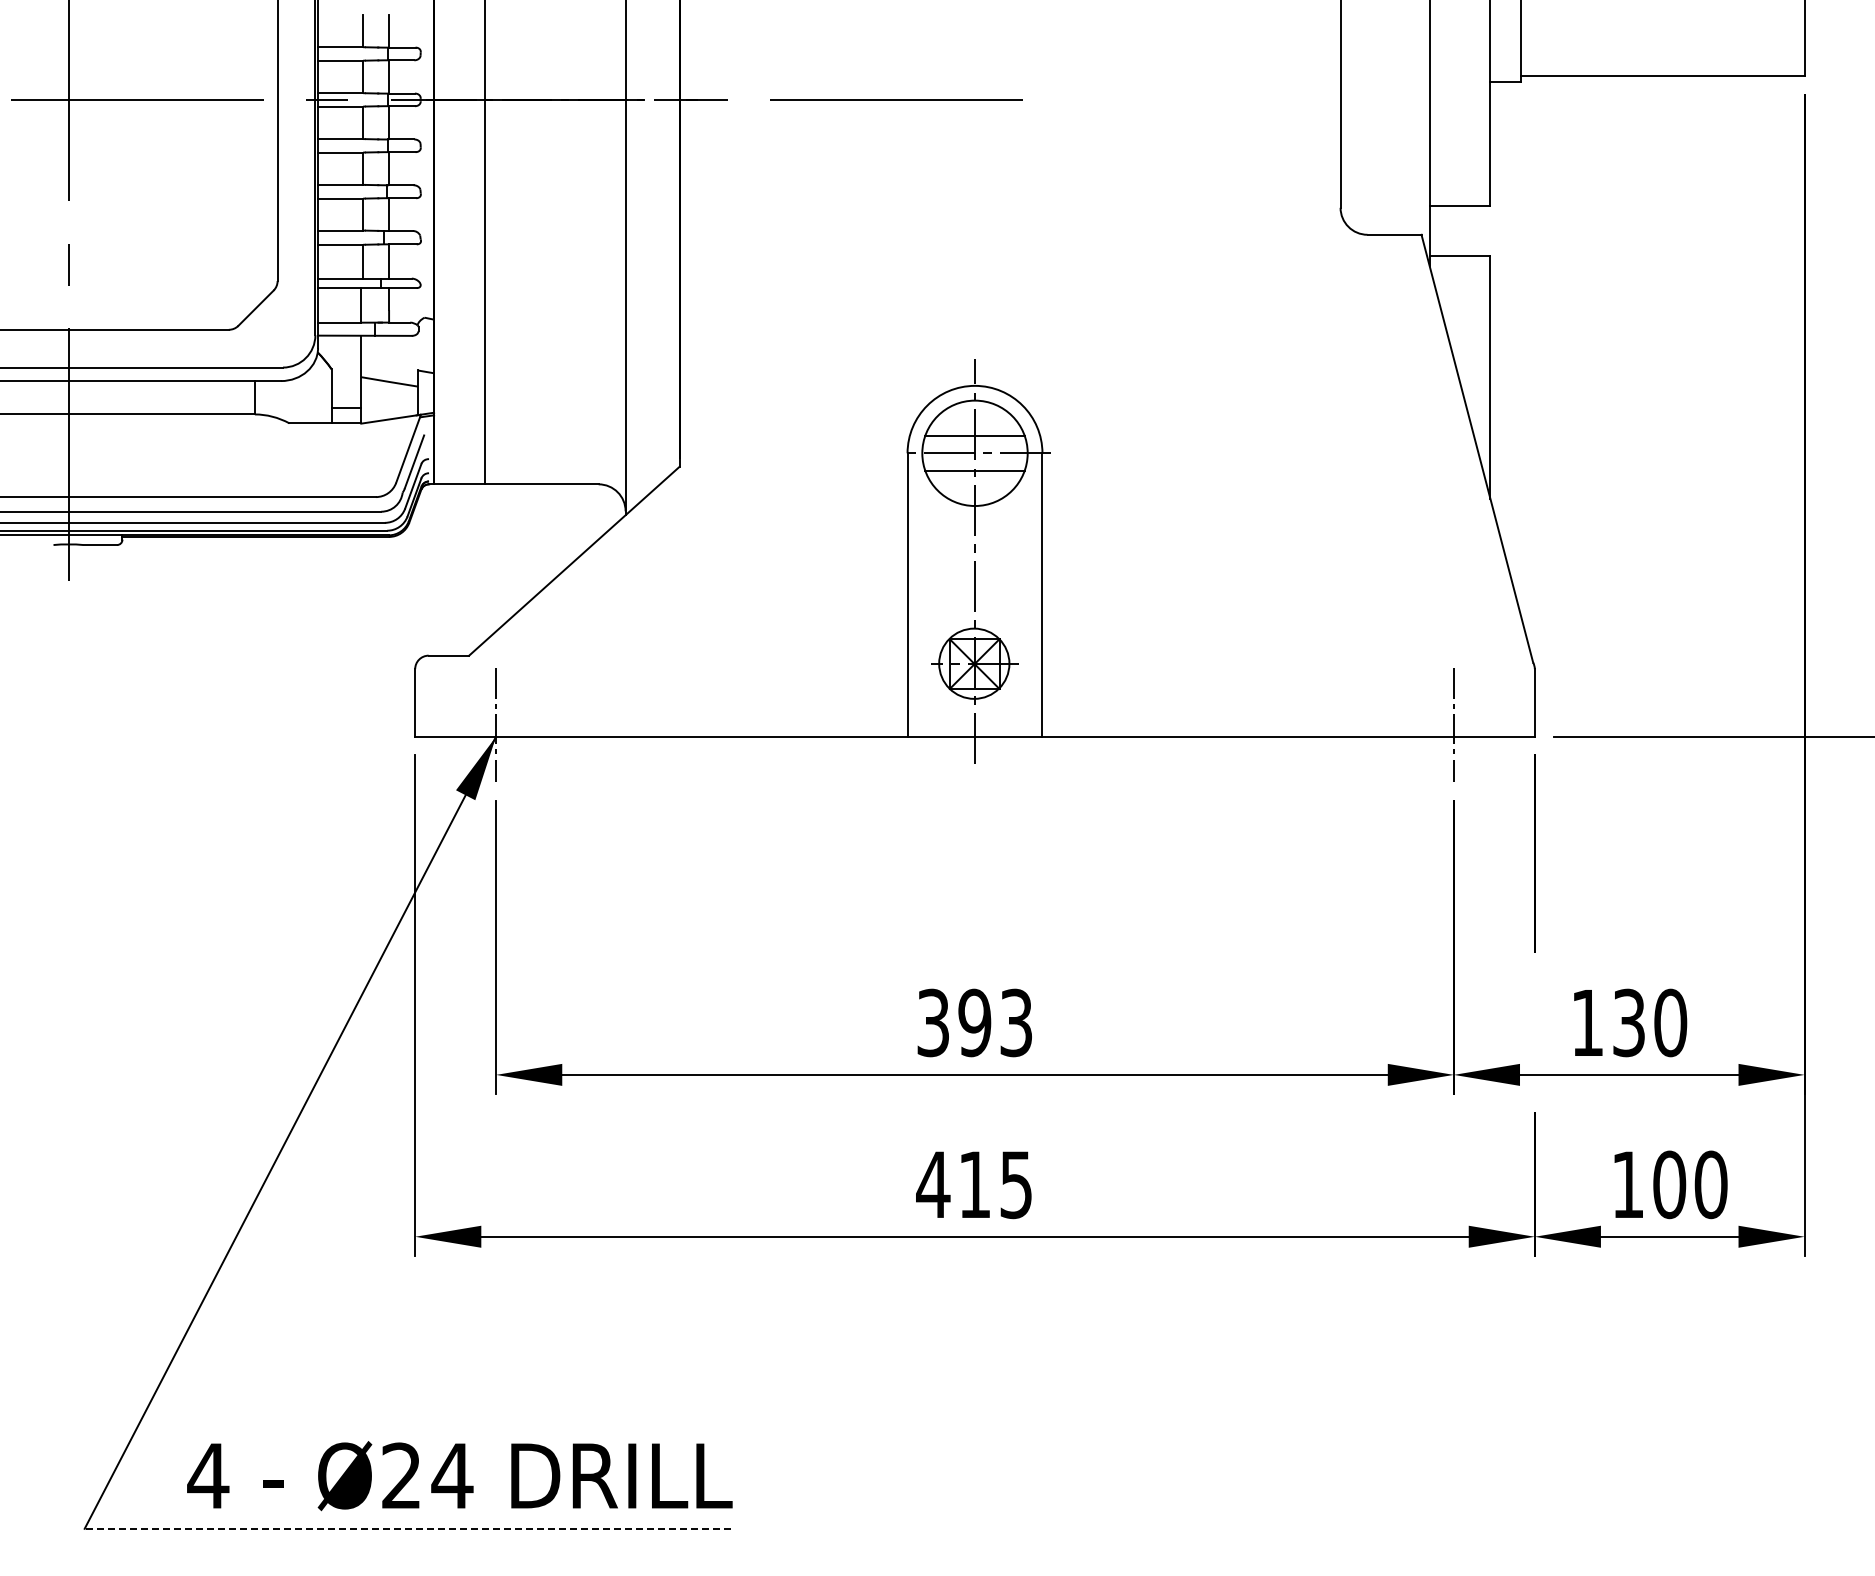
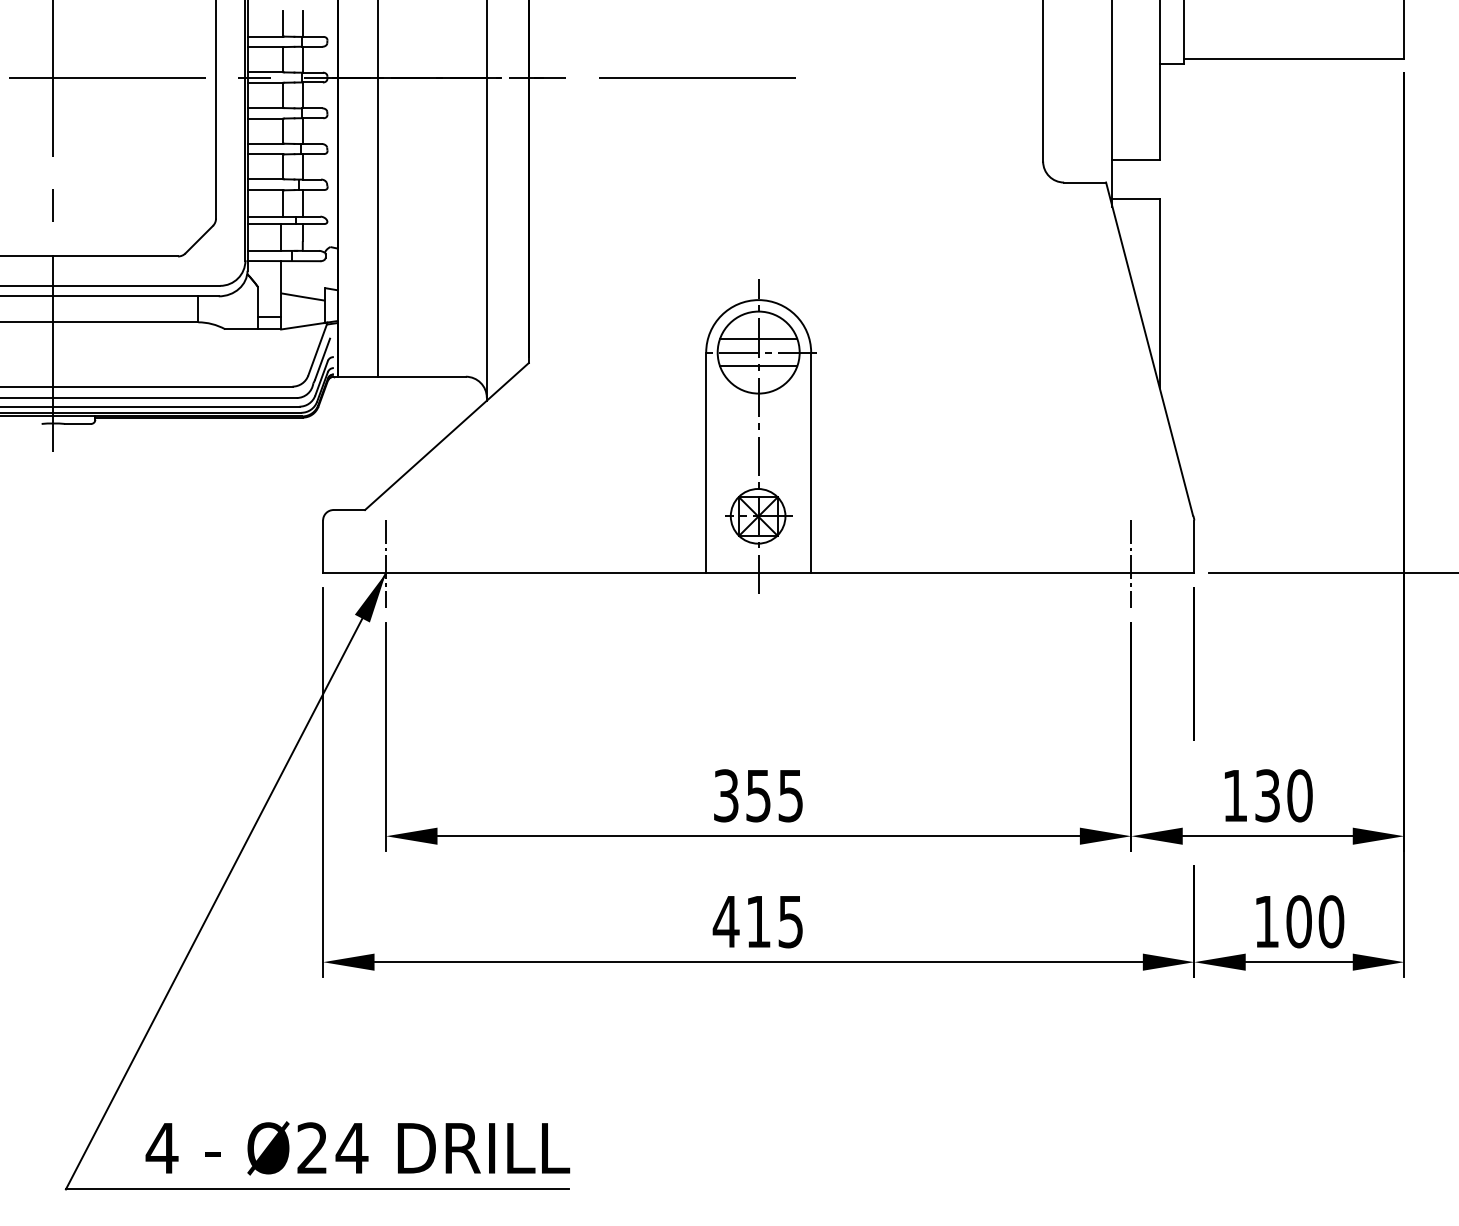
text: (994, 1022) -> (773, 795), 393 -> 355
line: (407, 1528) -> (317, 1189), dashed -> solid

